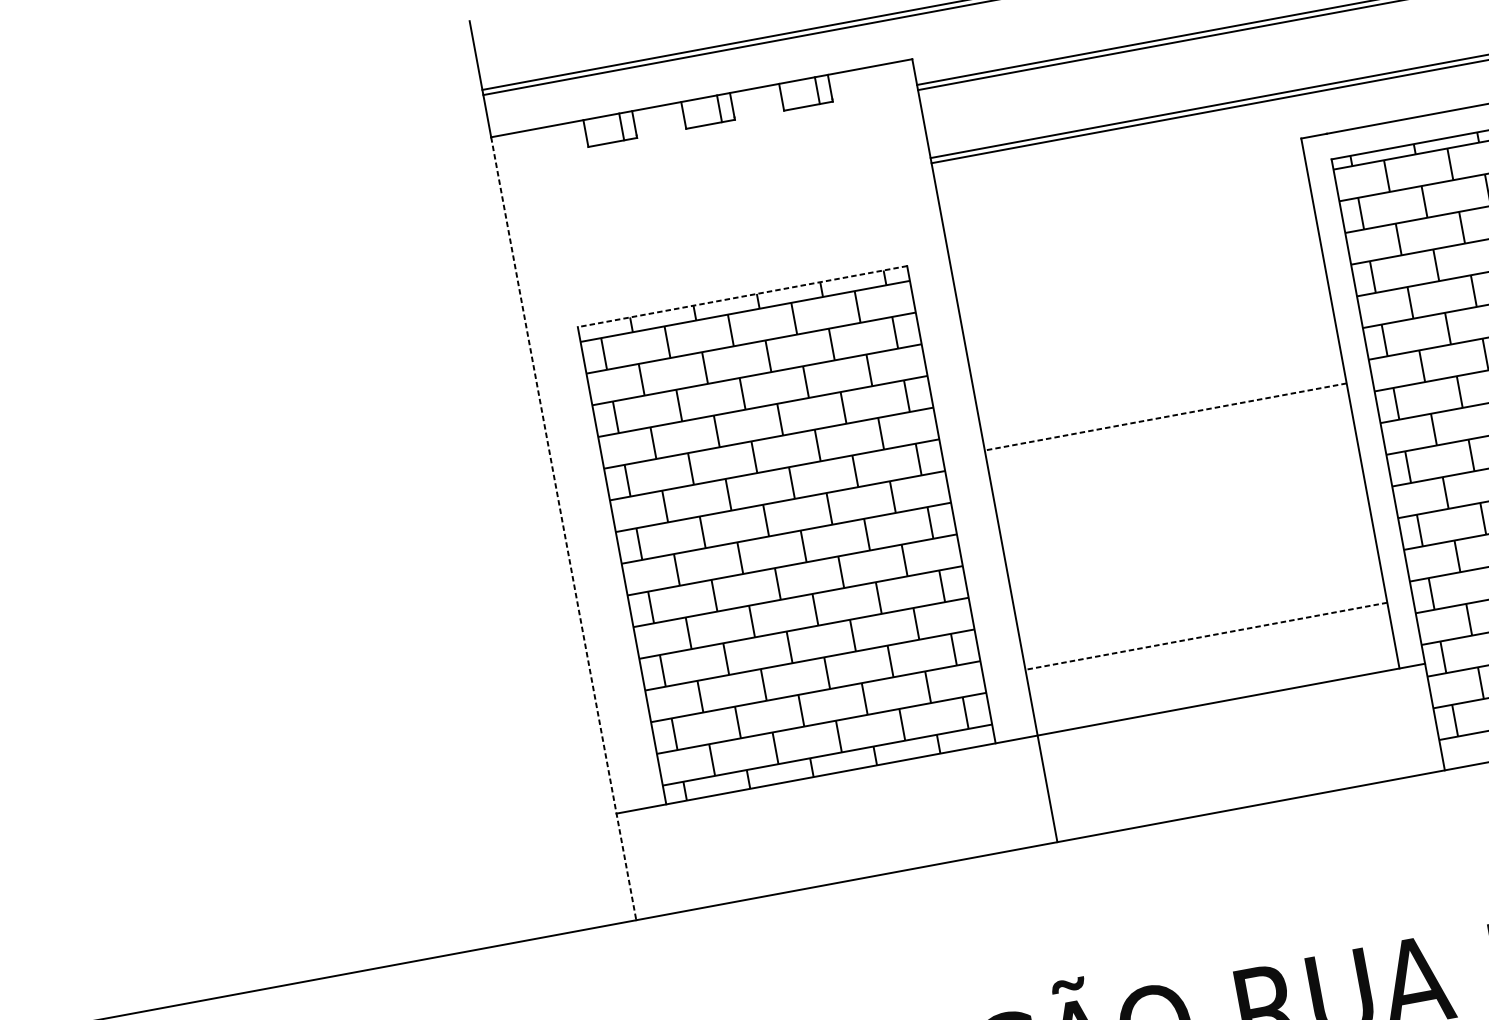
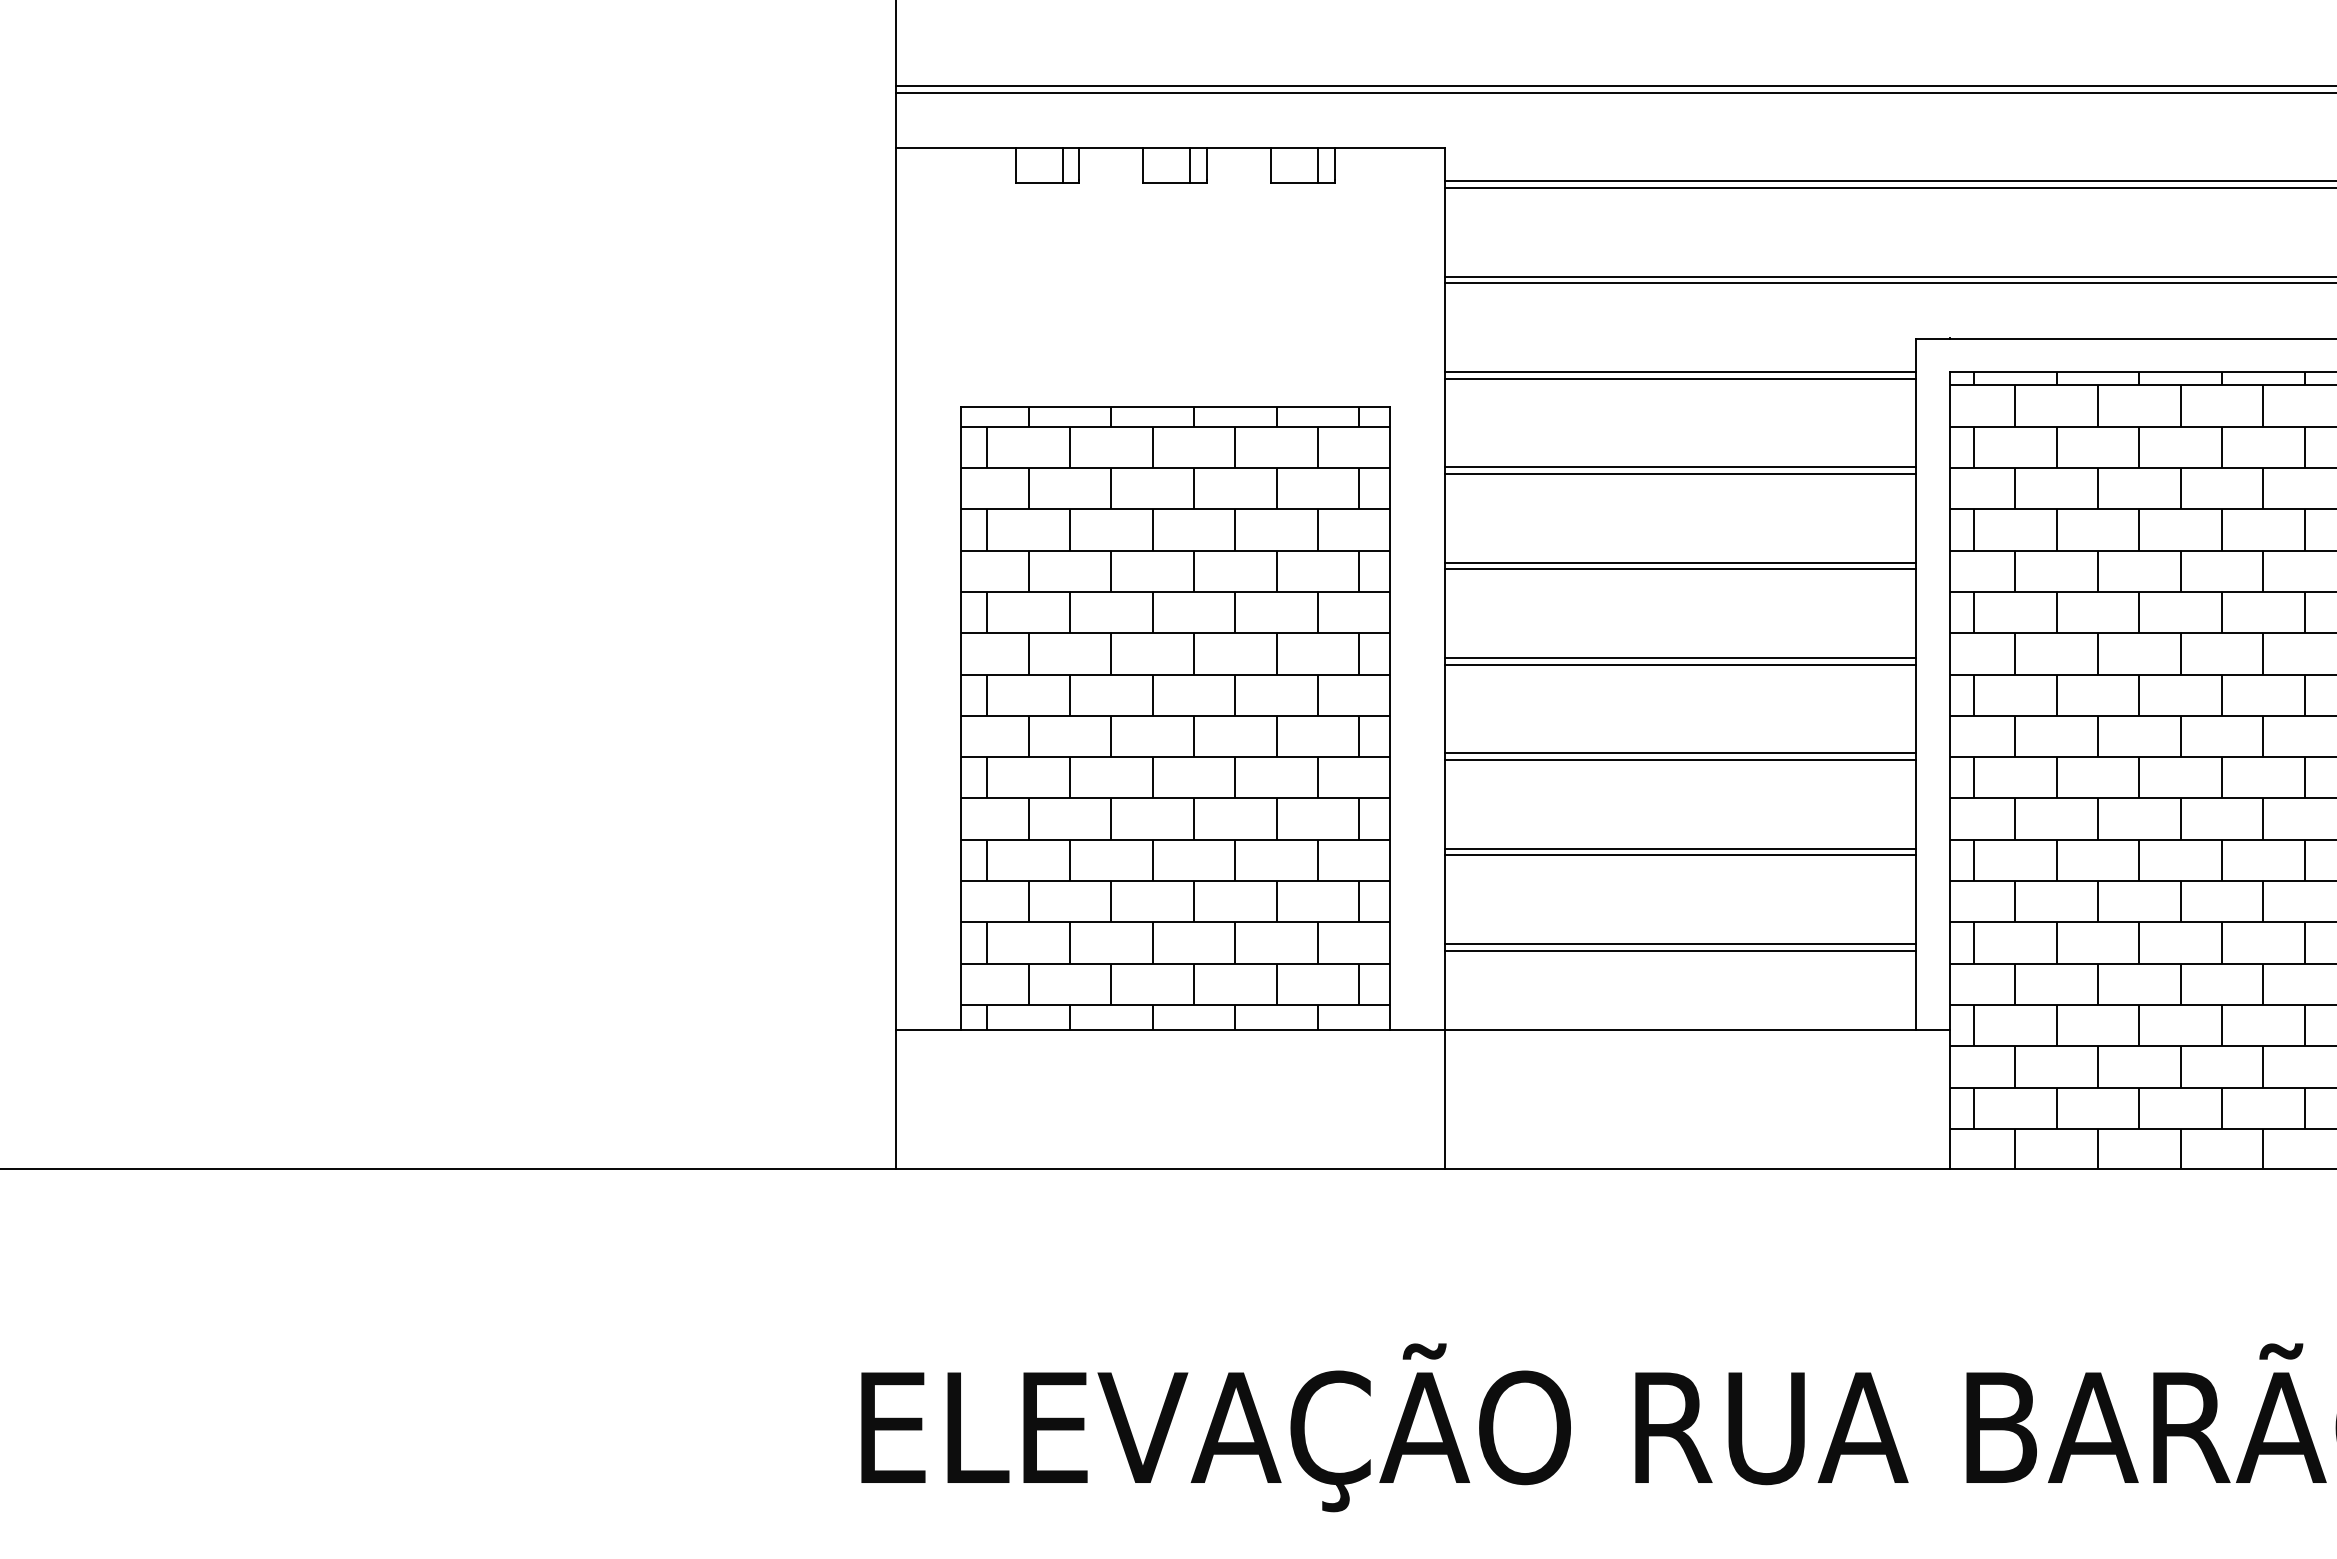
line: (1125, 197) -> (1680, 372), added
line: (1126, 202) -> (1680, 378), added
line: (1138, 270) -> (1680, 467), added
line: (1139, 276) -> (1680, 474), added
line: (742, 296) -> (1175, 407), dashed -> solid
line: (1152, 343) -> (1680, 562), added
line: (1153, 349) -> (1680, 569), added
line: (1165, 416) -> (1680, 657), dashed -> solid
line: (1166, 421) -> (1680, 664), added
line: (1179, 490) -> (1680, 753), added
line: (1180, 494) -> (1680, 759), added
line: (563, 528) -> (895, 658), dashed -> solid
line: (1192, 563) -> (1680, 848), added
line: (1193, 568) -> (1680, 855), added
line: (1206, 636) -> (1680, 943), dashed -> solid
line: (1207, 641) -> (1680, 950), added

